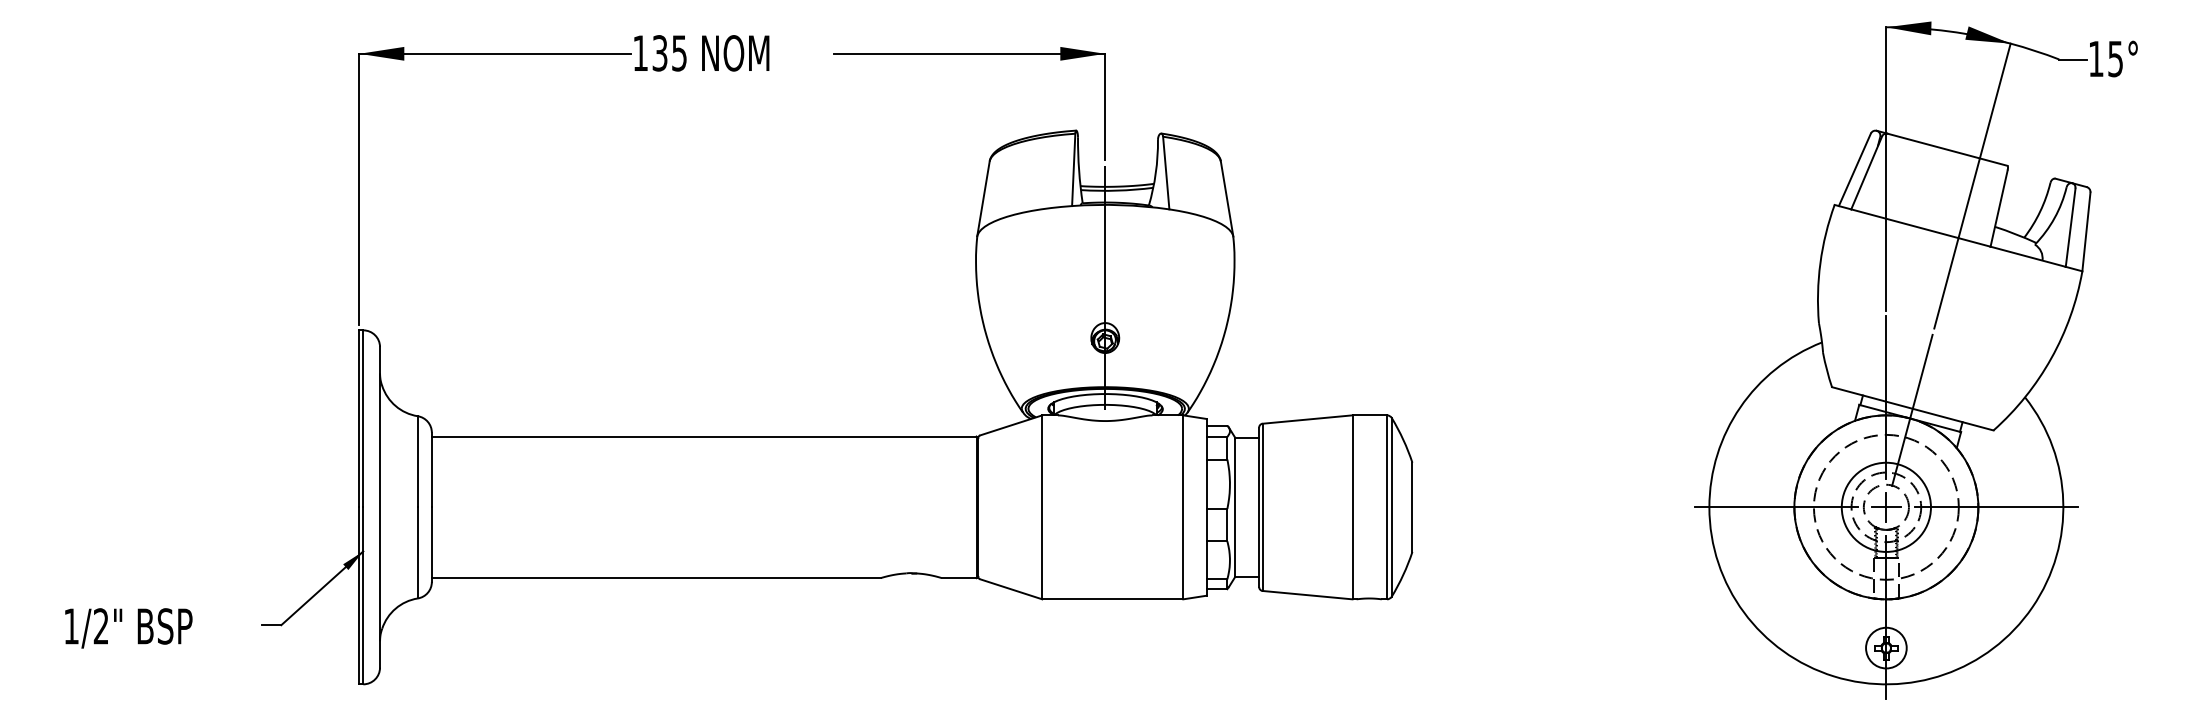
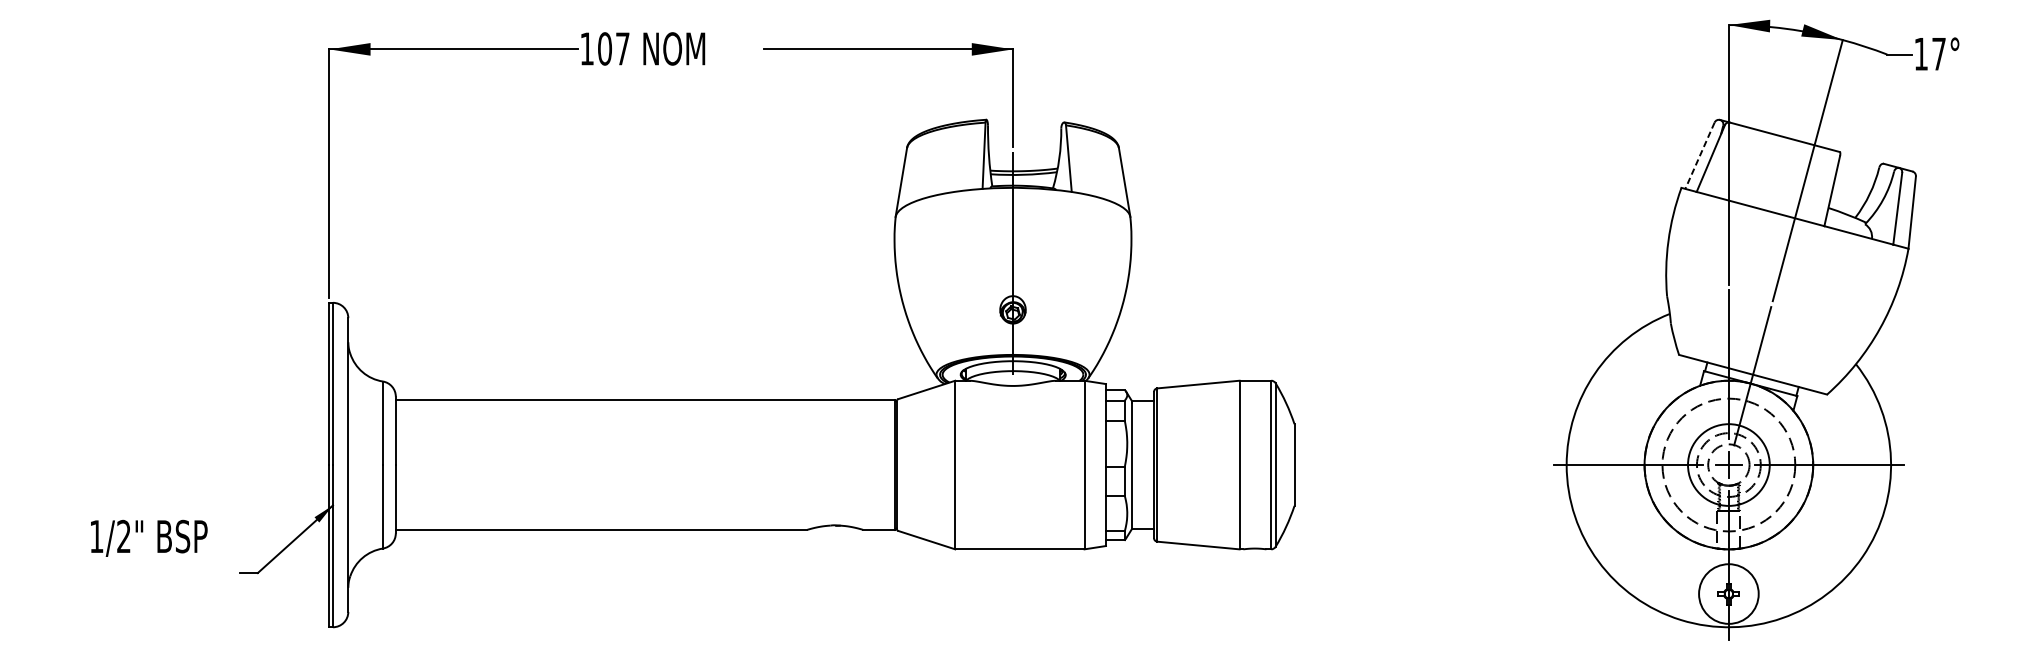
text: (669, 53) -> (613, 49), 135 -> 107
text: (2115, 59) -> (1938, 54), 15° -> 17°
line: (1854, 169) -> (1699, 155), solid -> dashed
text: (128, 628) -> (148, 538), moved
circle: (1886, 647) -> (1728, 593), size x1.6

